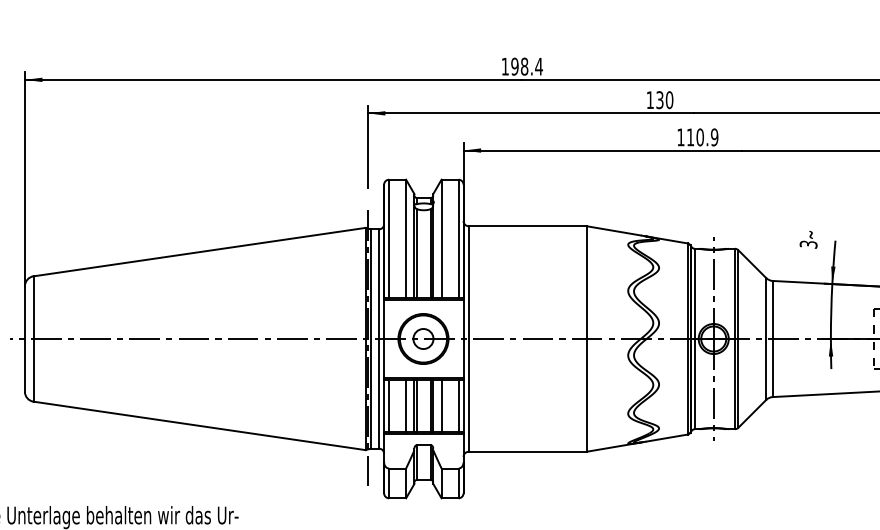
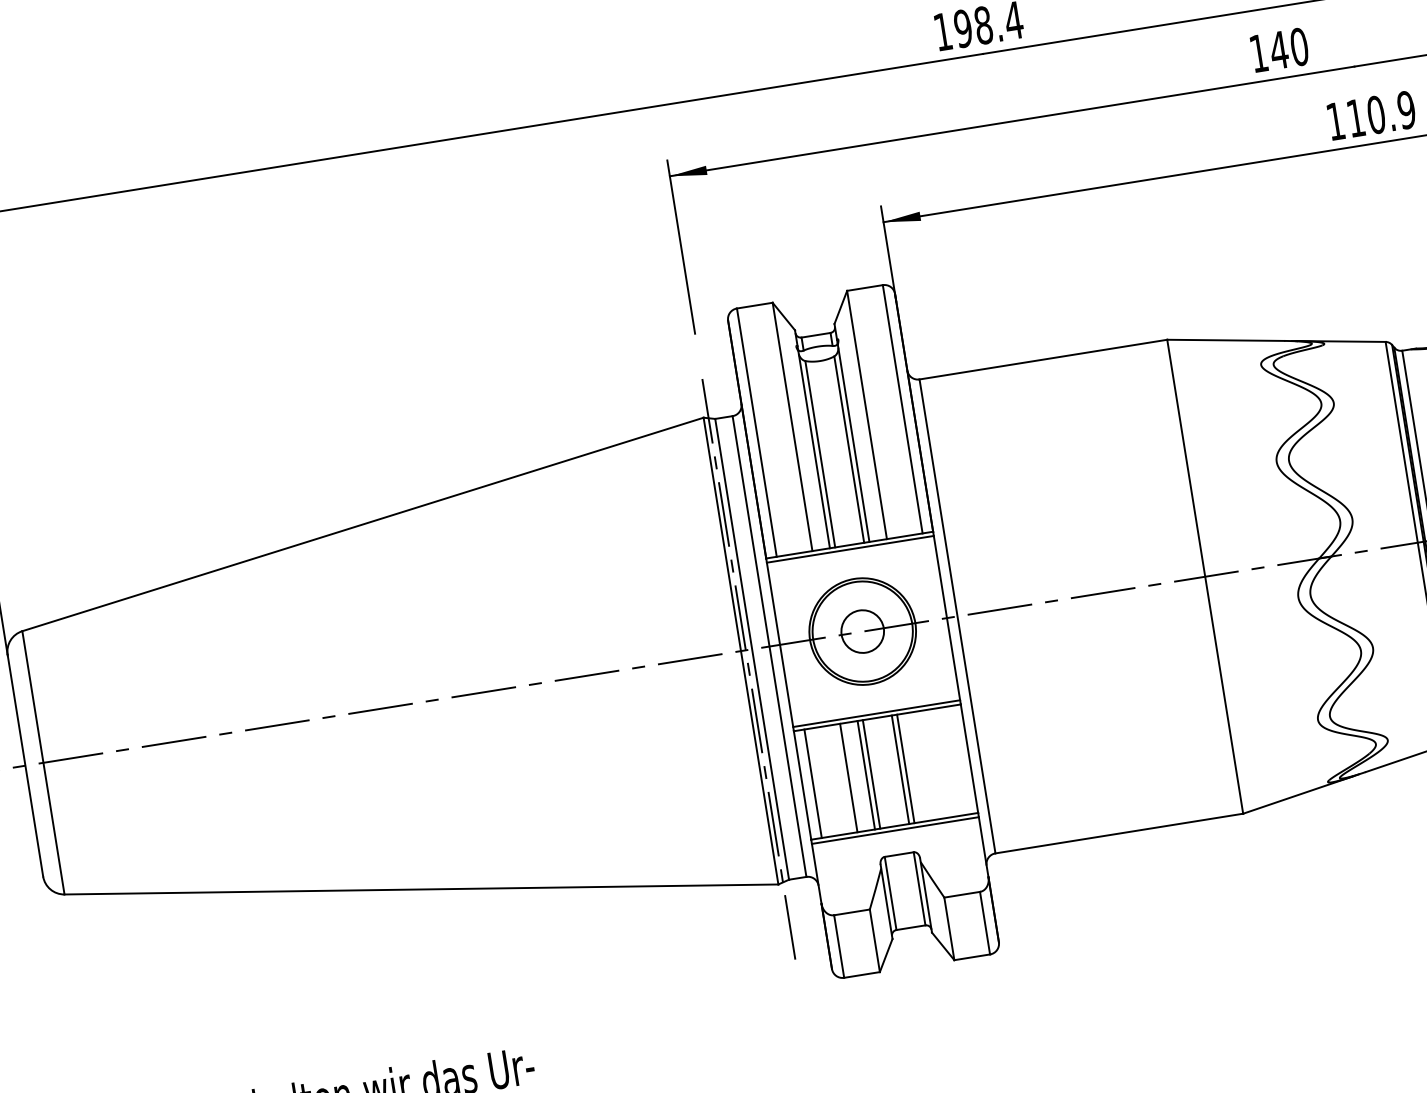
text: (659, 100) -> (1278, 51), 130 -> 140
line: (441, 405) -> (922, 765), removed
line: (458, 405) -> (958, 759), removed

